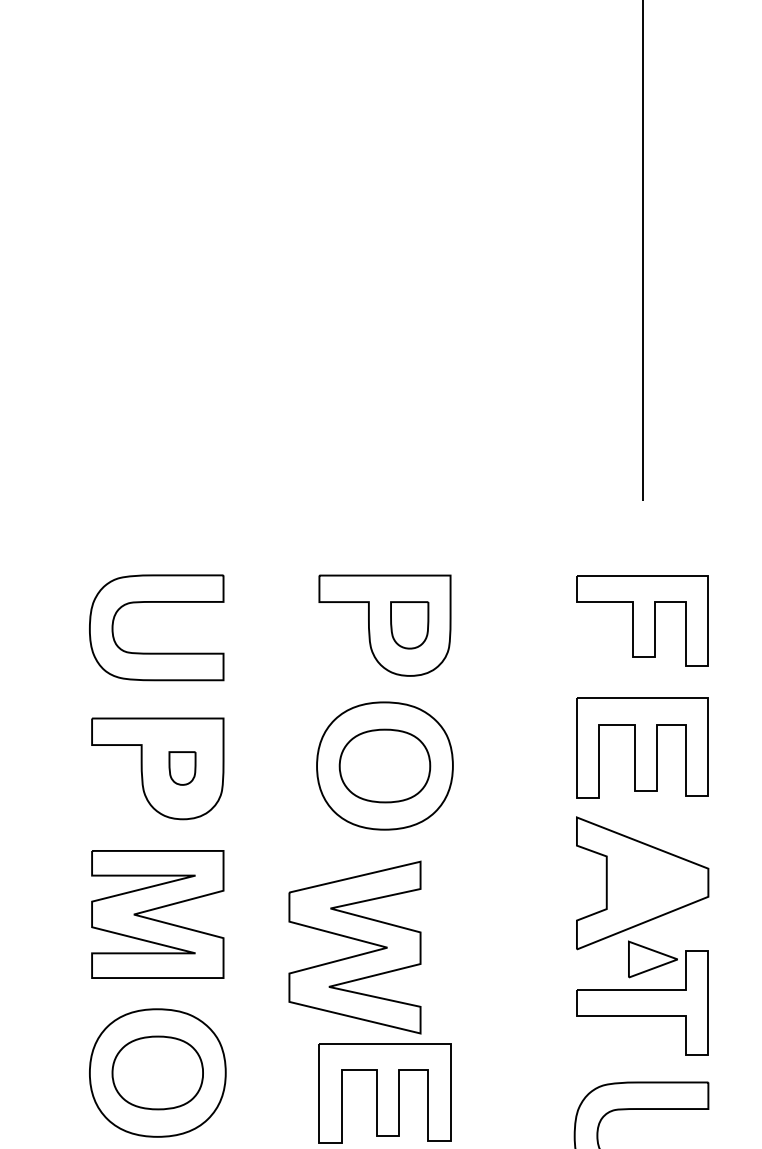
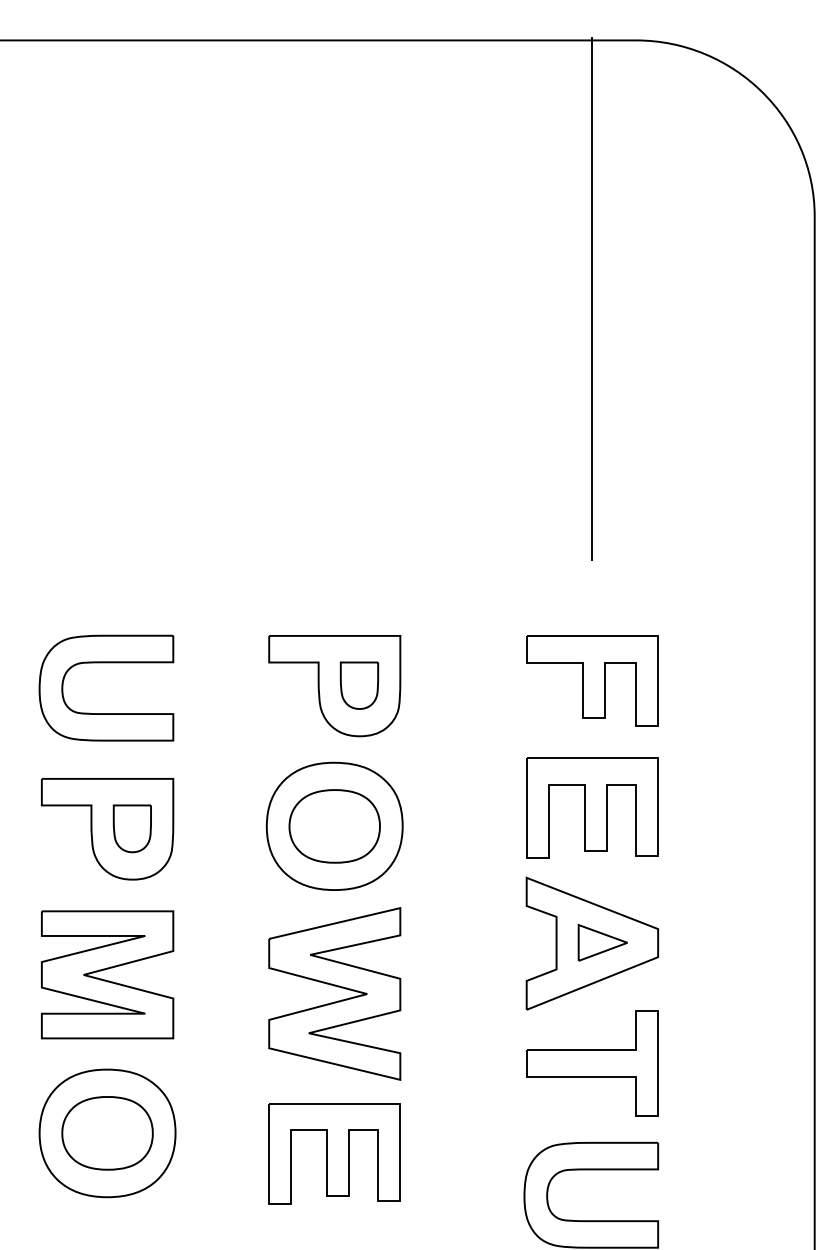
part: (181, 768) -> (131, 828), size x1.43
part: (357, 941) -> (337, 987), moved
part: (652, 959) -> (602, 942), moved

